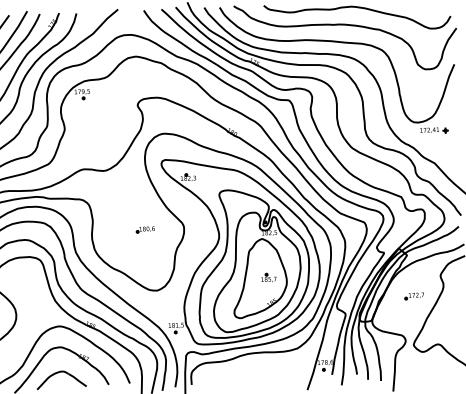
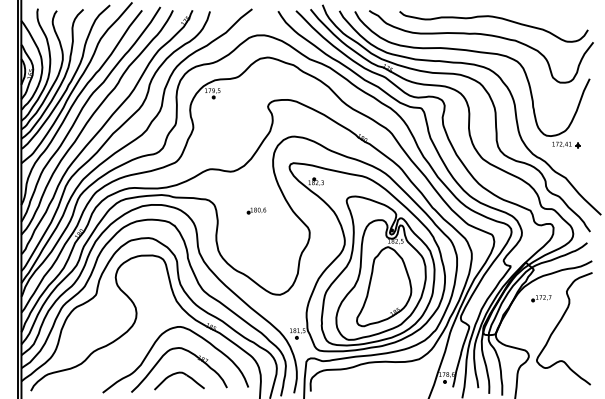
part: (145, 229) -> (256, 210), moved
part: (268, 277) -> (392, 286), removed
part: (414, 296) -> (541, 298), moved

